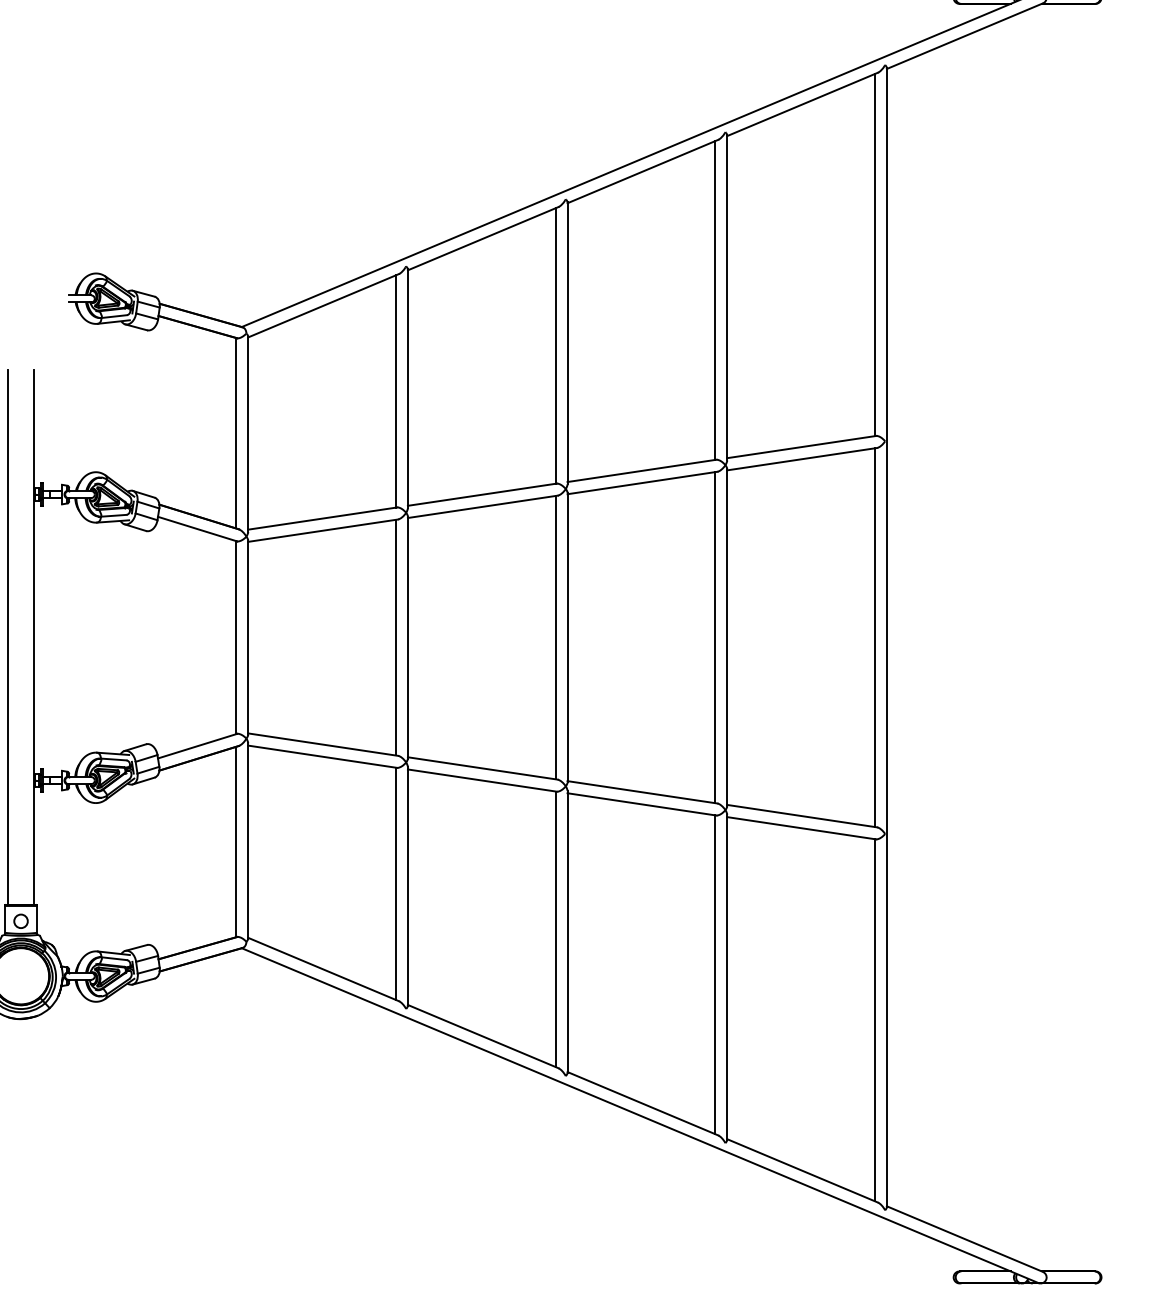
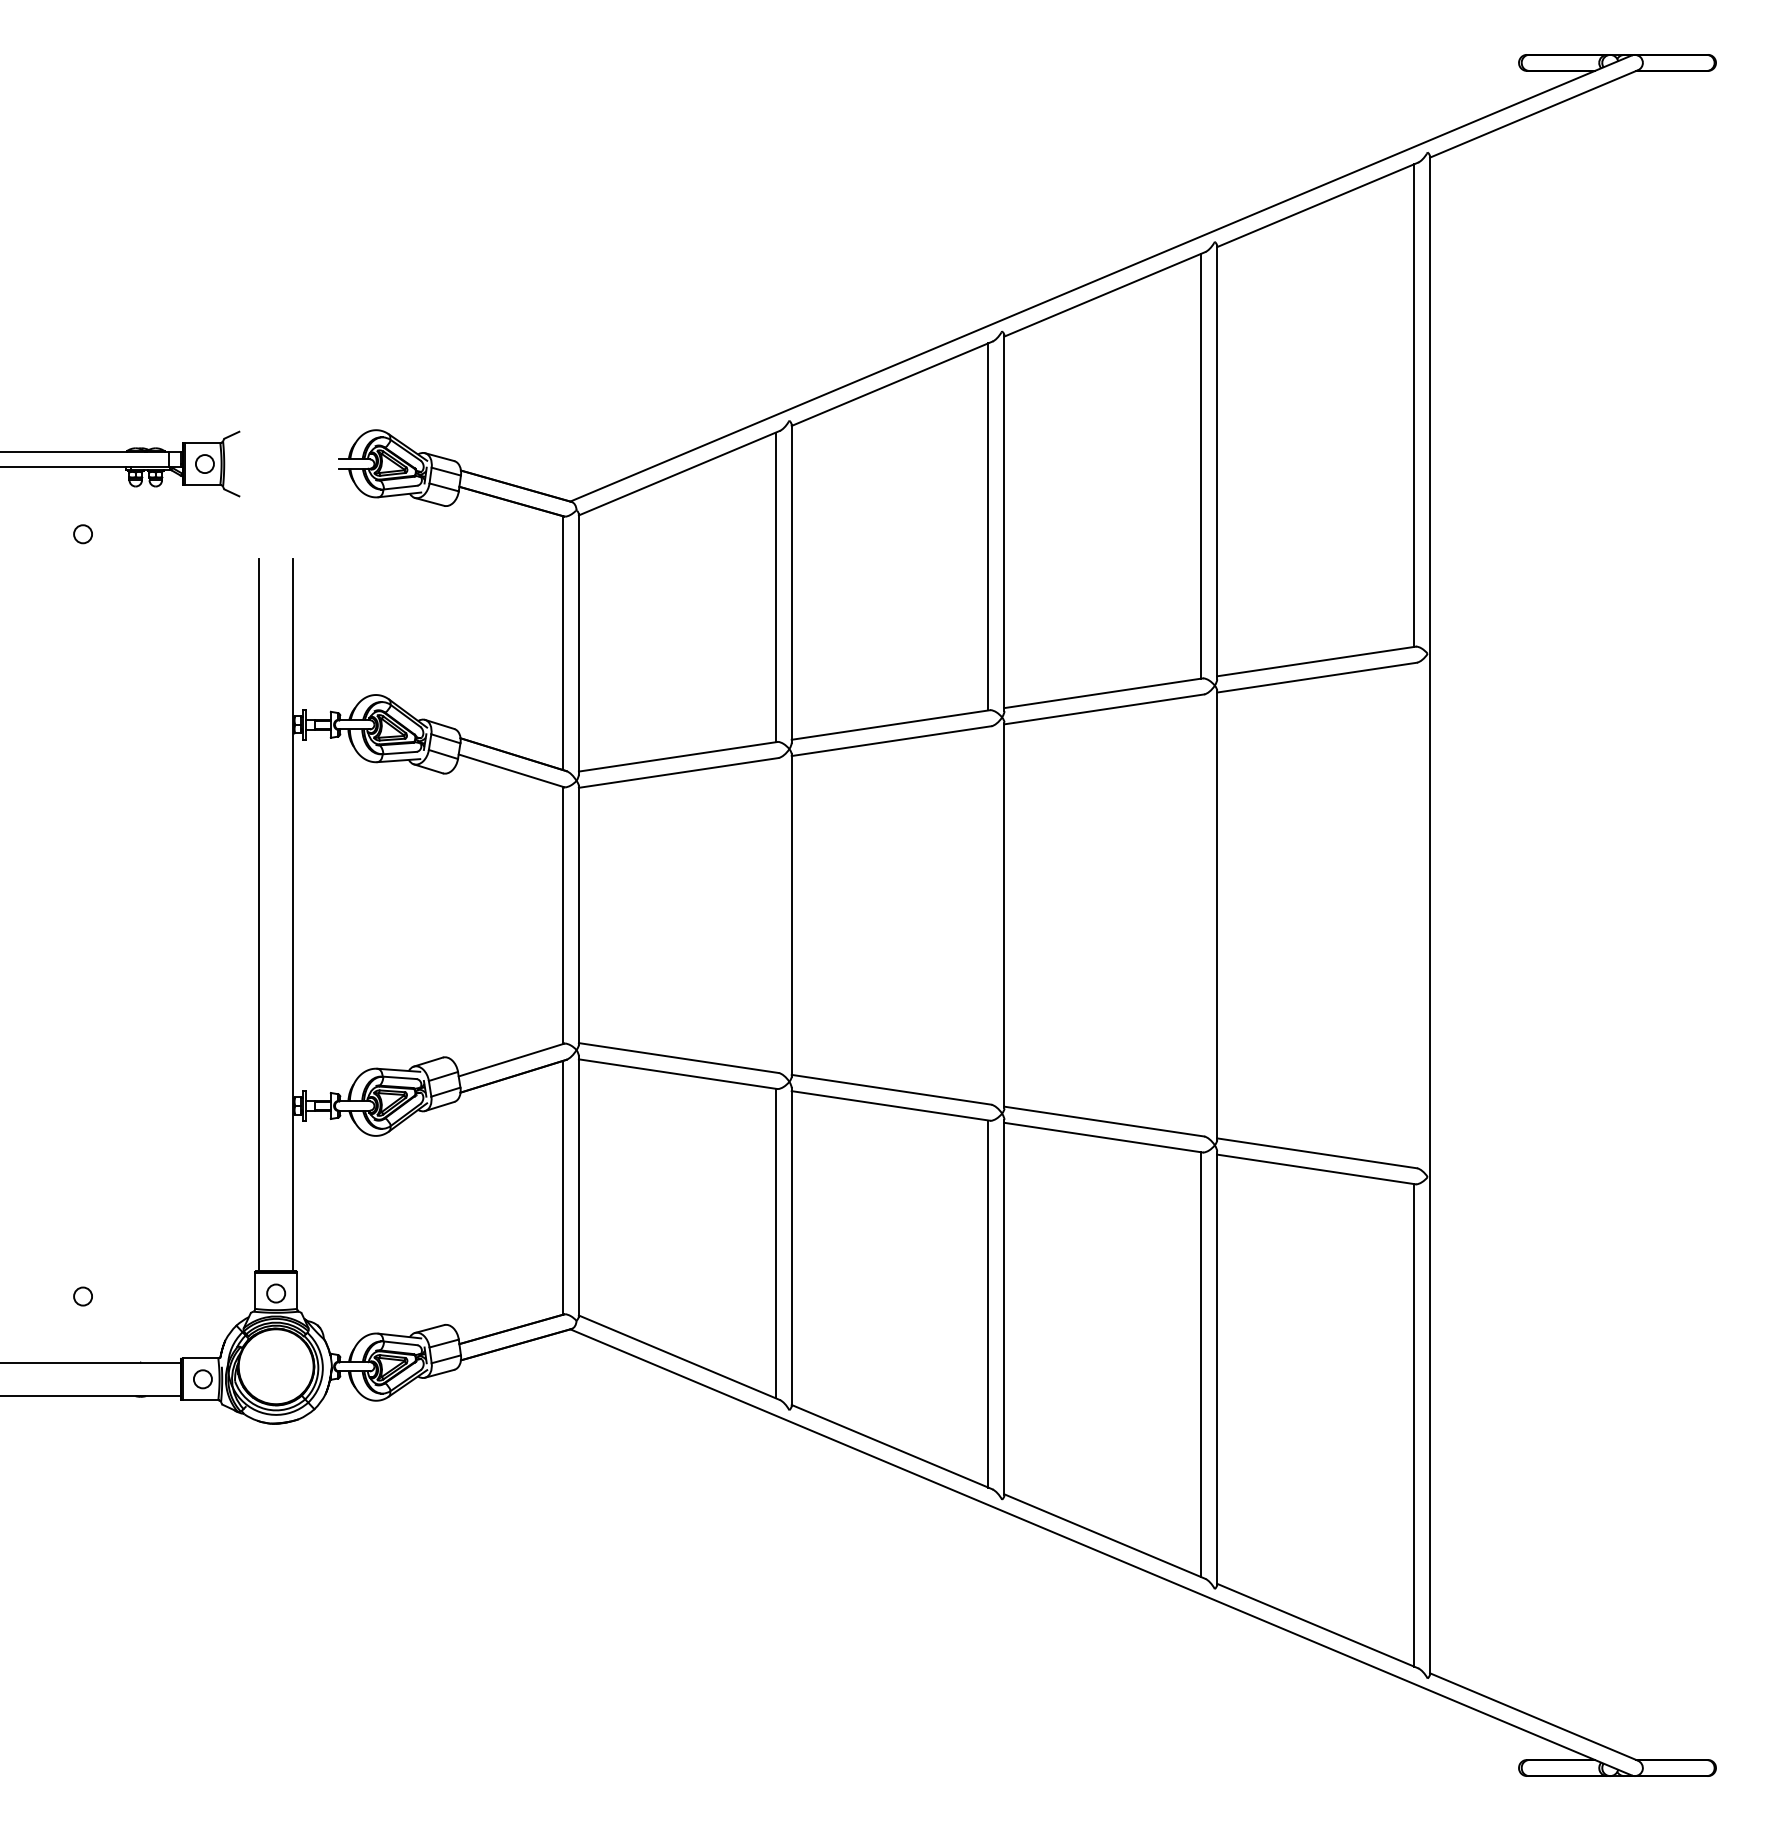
line: (715, 636) -> (1201, 914), removed
line: (395, 637) -> (775, 915), removed
line: (555, 637) -> (988, 915), removed
line: (875, 637) -> (1414, 915), removed

